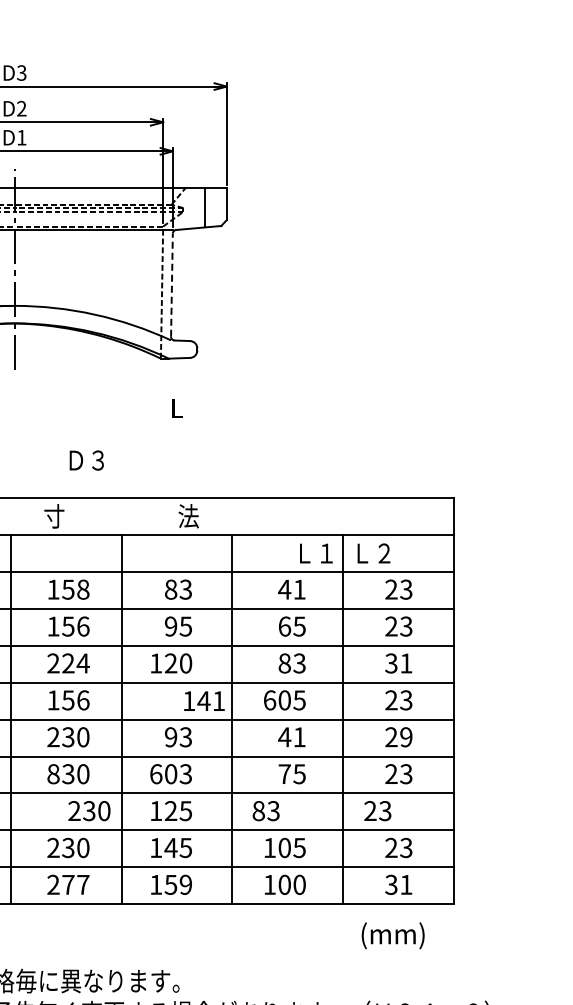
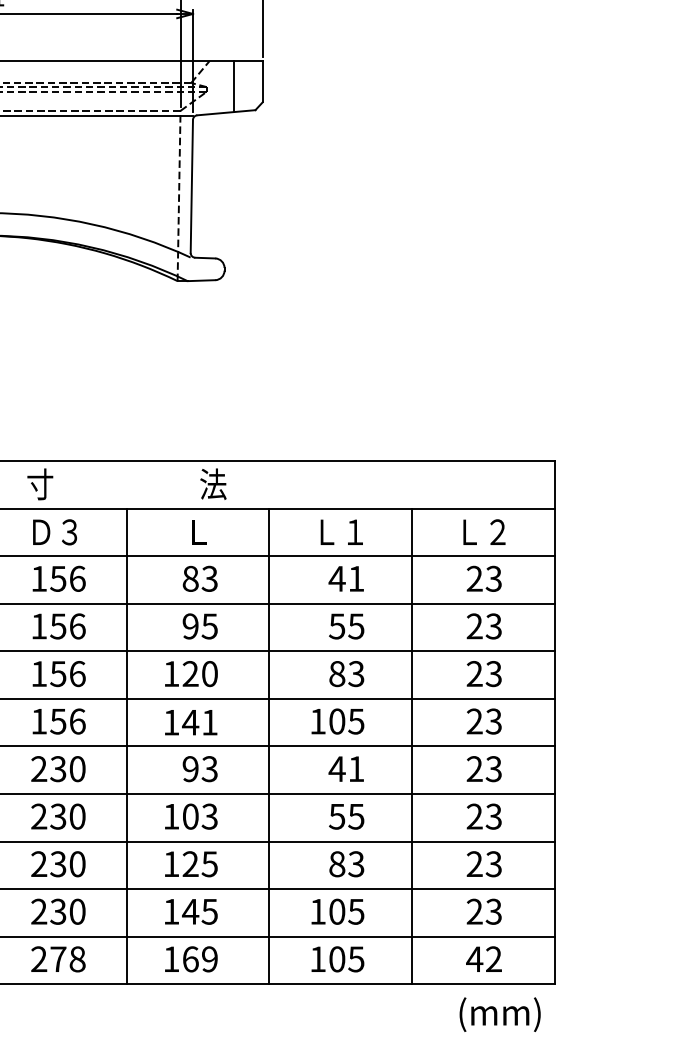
line: (171, 285) -> (191, 186), dashed -> solid
text: (177, 408) -> (198, 532), moved
text: (86, 460) -> (54, 532), moved
text: (316, 553) -> (342, 532), moved
text: (373, 553) -> (483, 532), moved
text: (83, 589) -> (77, 578), 158 -> 156
text: (284, 626) -> (336, 626), 65 -> 55
text: (68, 663) -> (58, 674), 224 -> 156
text: (398, 663) -> (483, 674), 31 -> 23
text: (204, 700) -> (191, 721), moved
text: (270, 700) -> (318, 721), 605 -> 105
text: (406, 737) -> (494, 769), 29 -> 23
text: (53, 774) -> (39, 817), 830 -> 230
text: (156, 774) -> (171, 817), 603 -> 103
text: (284, 774) -> (336, 817), 75 -> 55
text: (89, 811) -> (58, 864), moved
text: (265, 811) -> (345, 864), moved
text: (377, 811) -> (483, 864), moved
text: (83, 884) -> (77, 958), 277 -> 278
text: (170, 884) -> (189, 958), 159 -> 169
text: (299, 884) -> (356, 958), 100 -> 105
text: (398, 884) -> (483, 958), 31 -> 42
text: (392, 935) -> (499, 1014), moved

